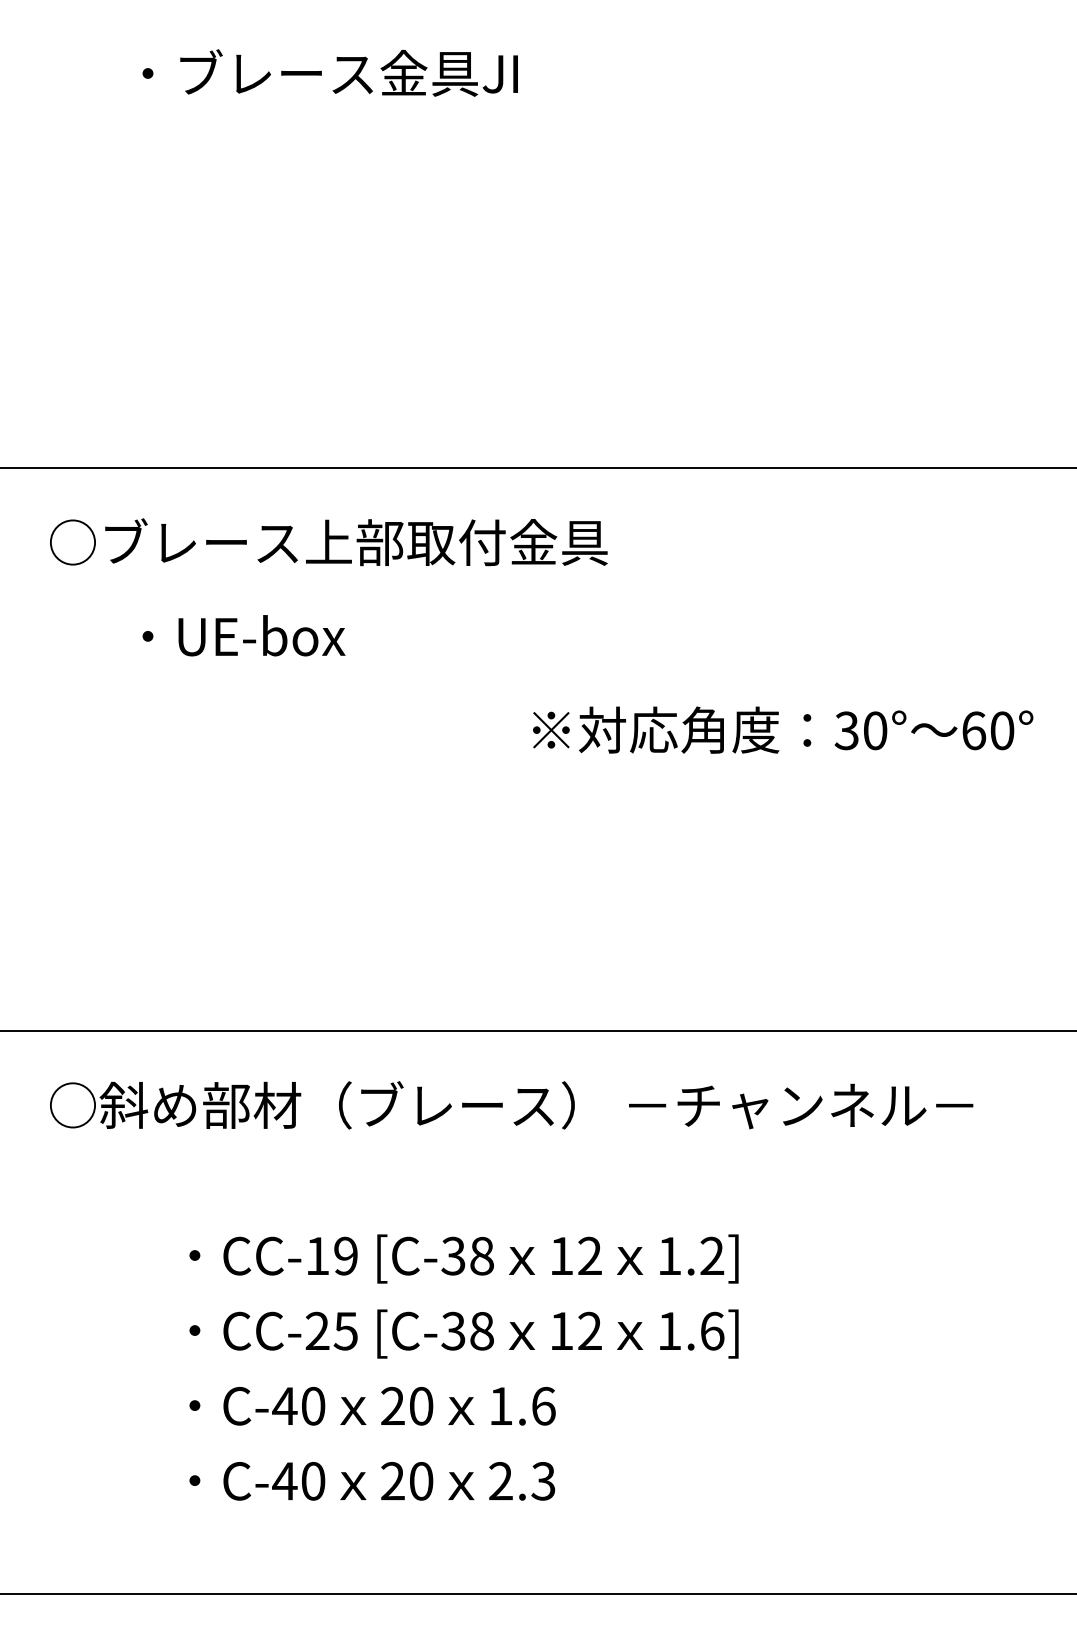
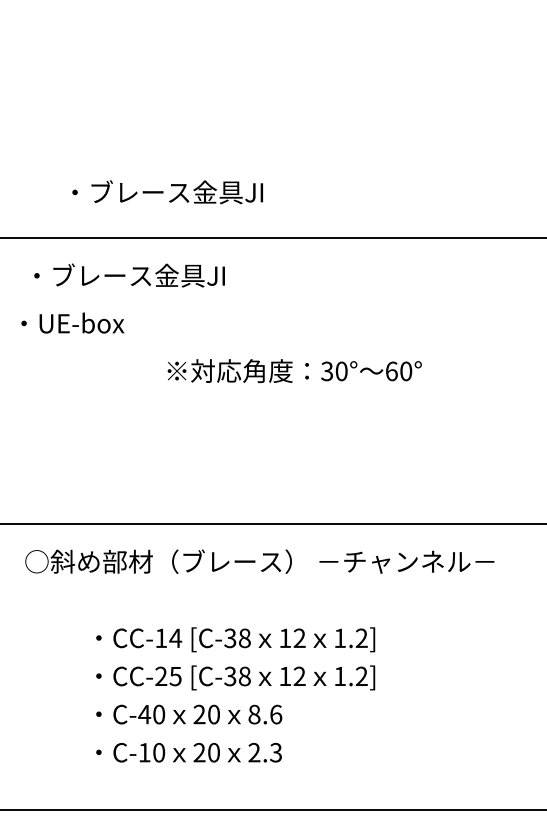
text: (329, 73) -> (167, 192), moved
text: (327, 542) -> (166, 275), ○ブレース上部取付金具 -> ・ブレース金具JI
text: (243, 634) -> (72, 322), moved
text: (782, 728) -> (294, 370), moved
text: (345, 1256) -> (175, 638), CC-19 -> CC-14
text: (711, 1331) -> (361, 676), 1.6] -> 1.2]
text: (501, 1406) -> (254, 714), 1.6 -> 8.6
text: (284, 1480) -> (144, 752), C-40 -> C-10

